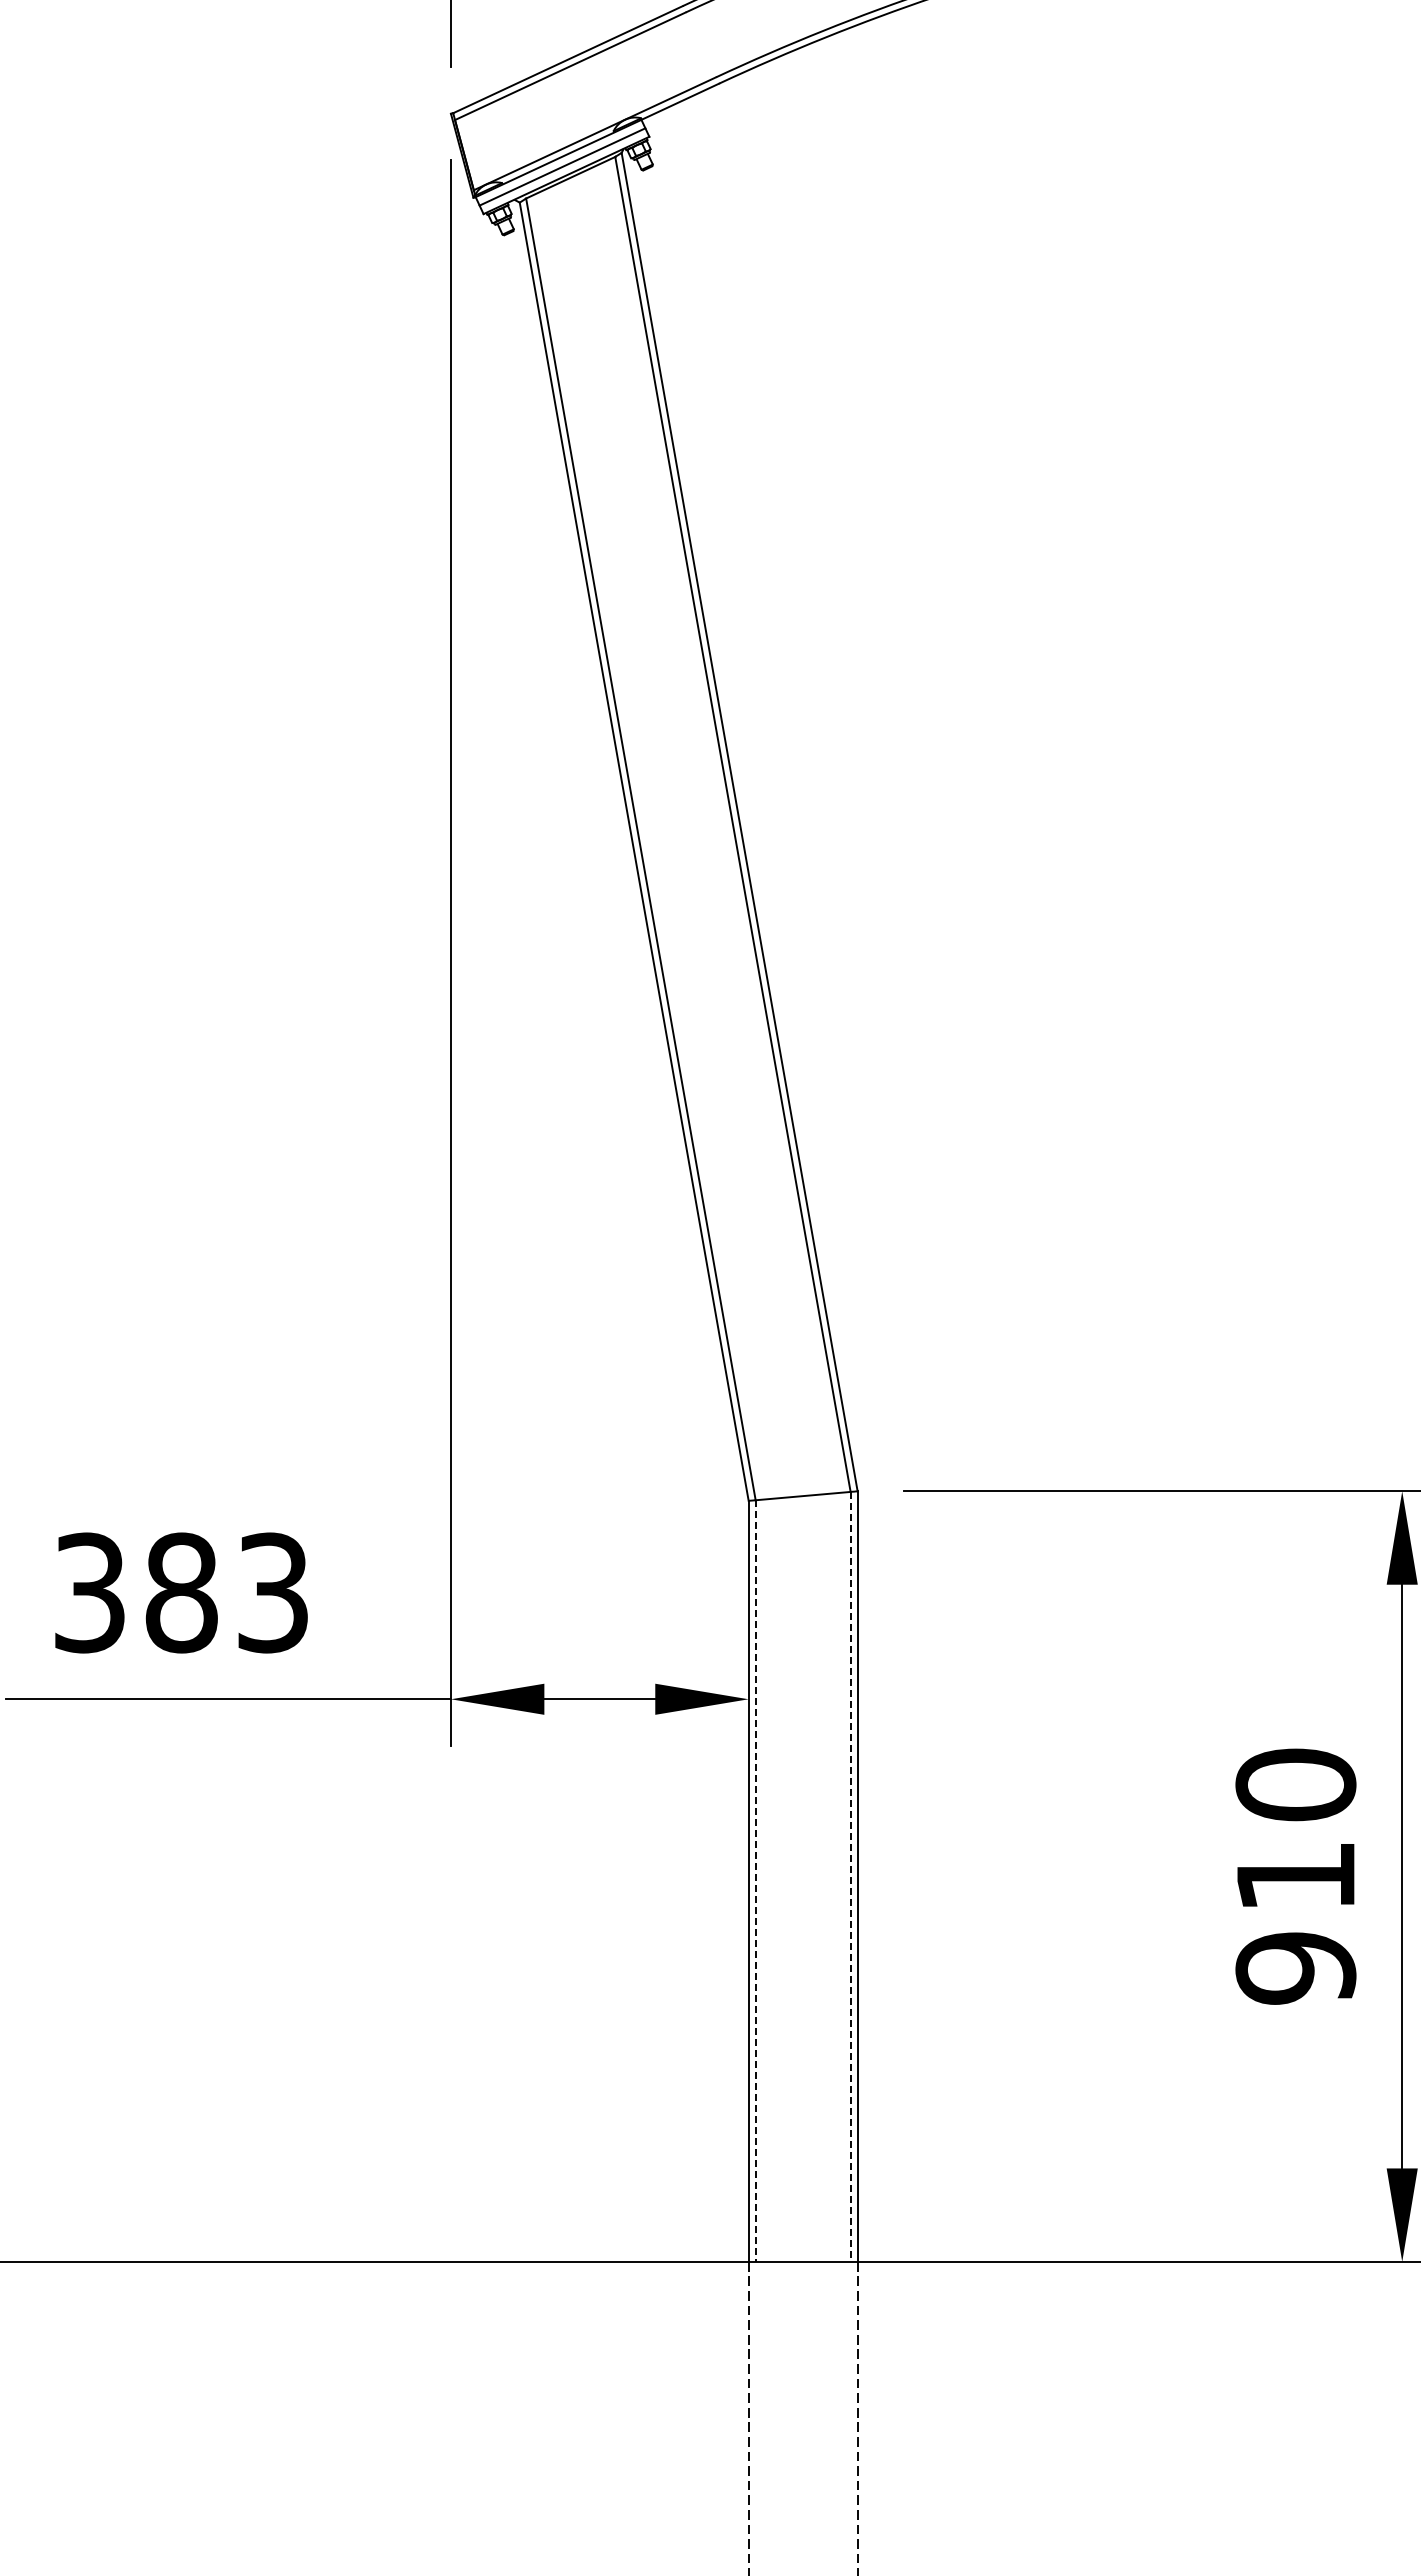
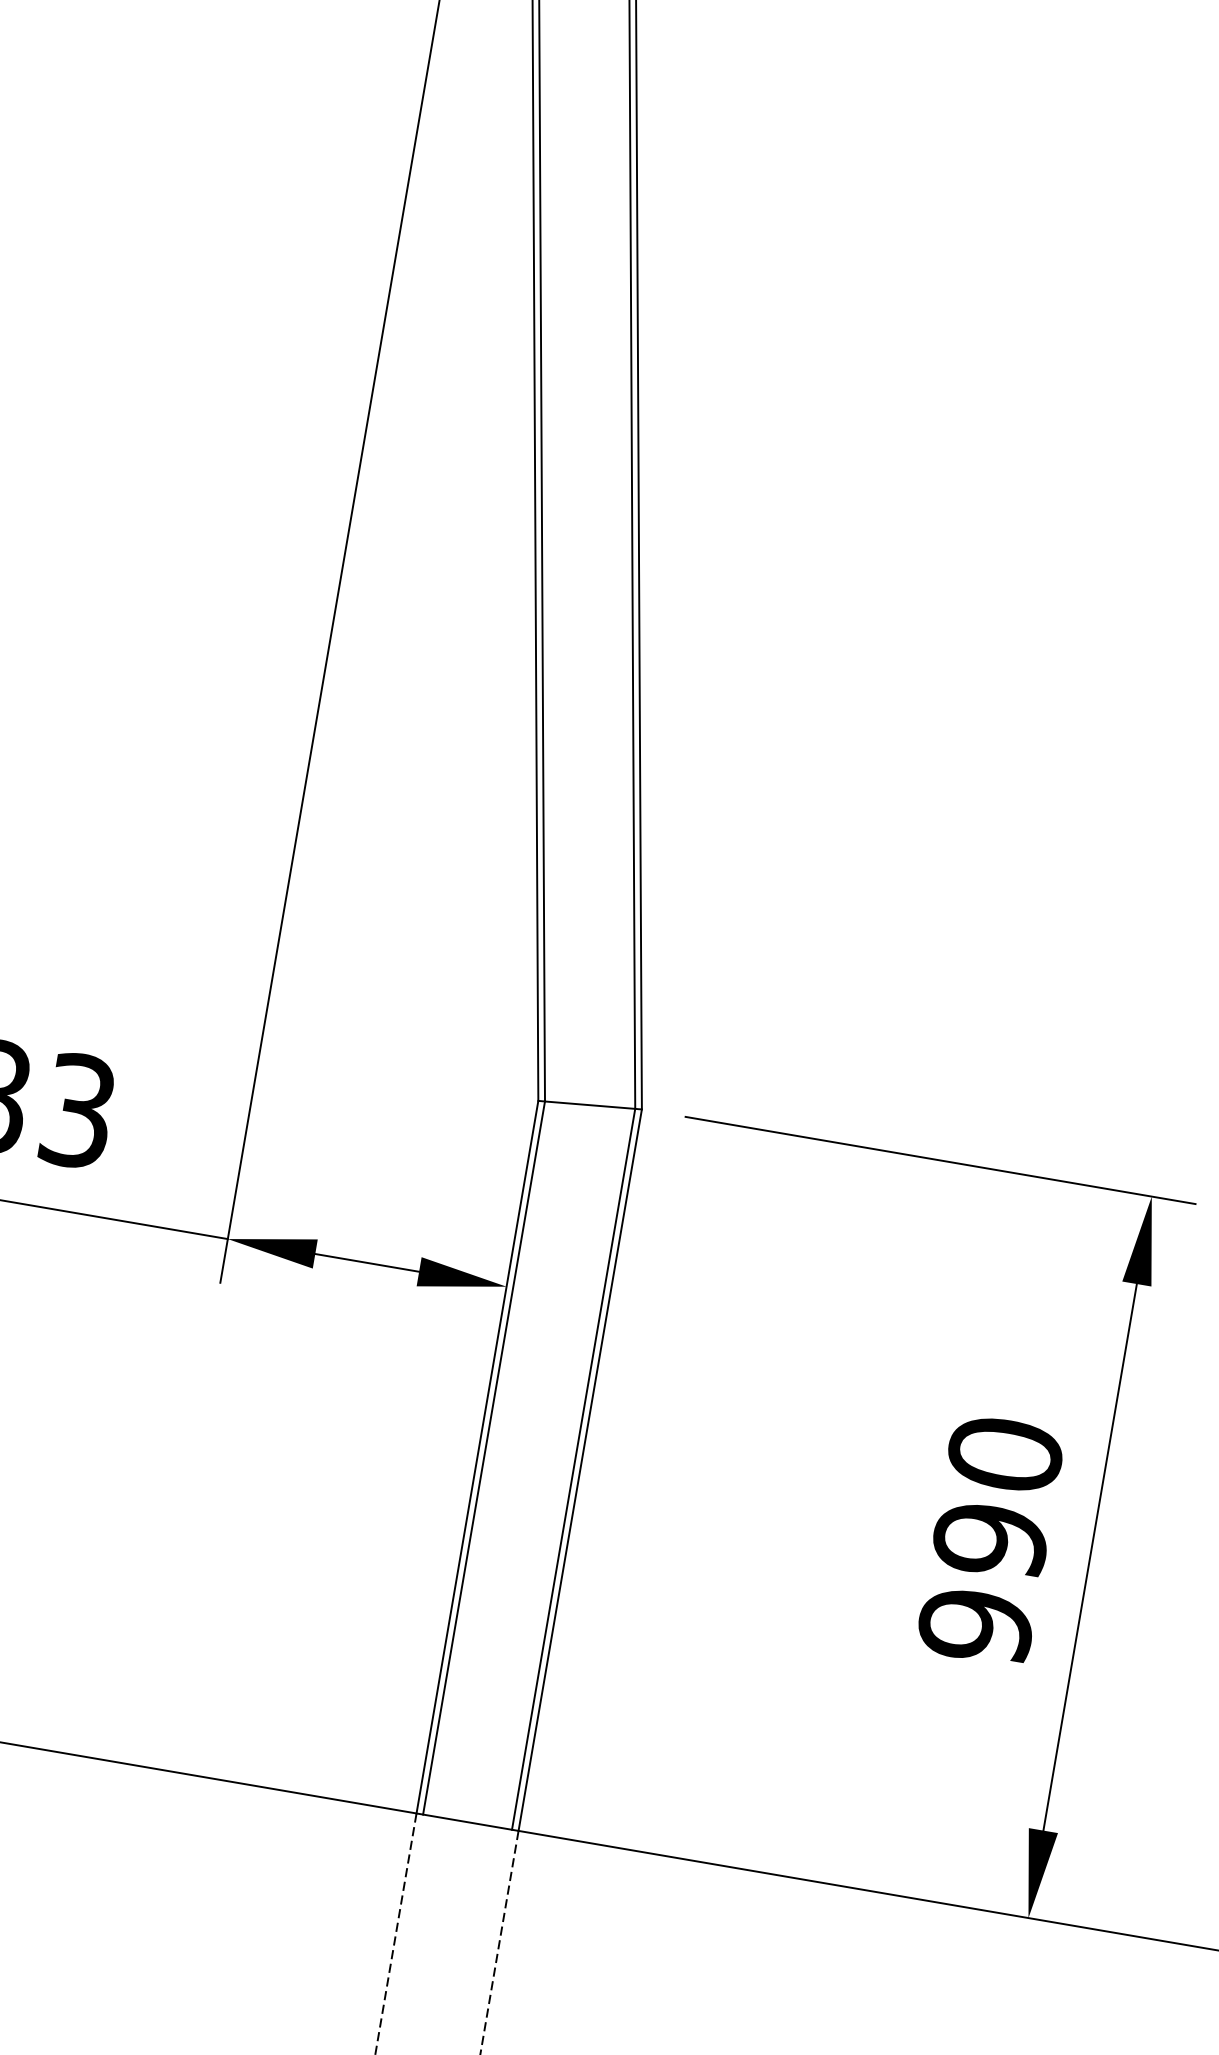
line: (850, 1876) -> (573, 1468), dashed -> solid
text: (1295, 1876) -> (990, 1540), 910 -> 990
line: (755, 1881) -> (483, 1458), dashed -> solid

